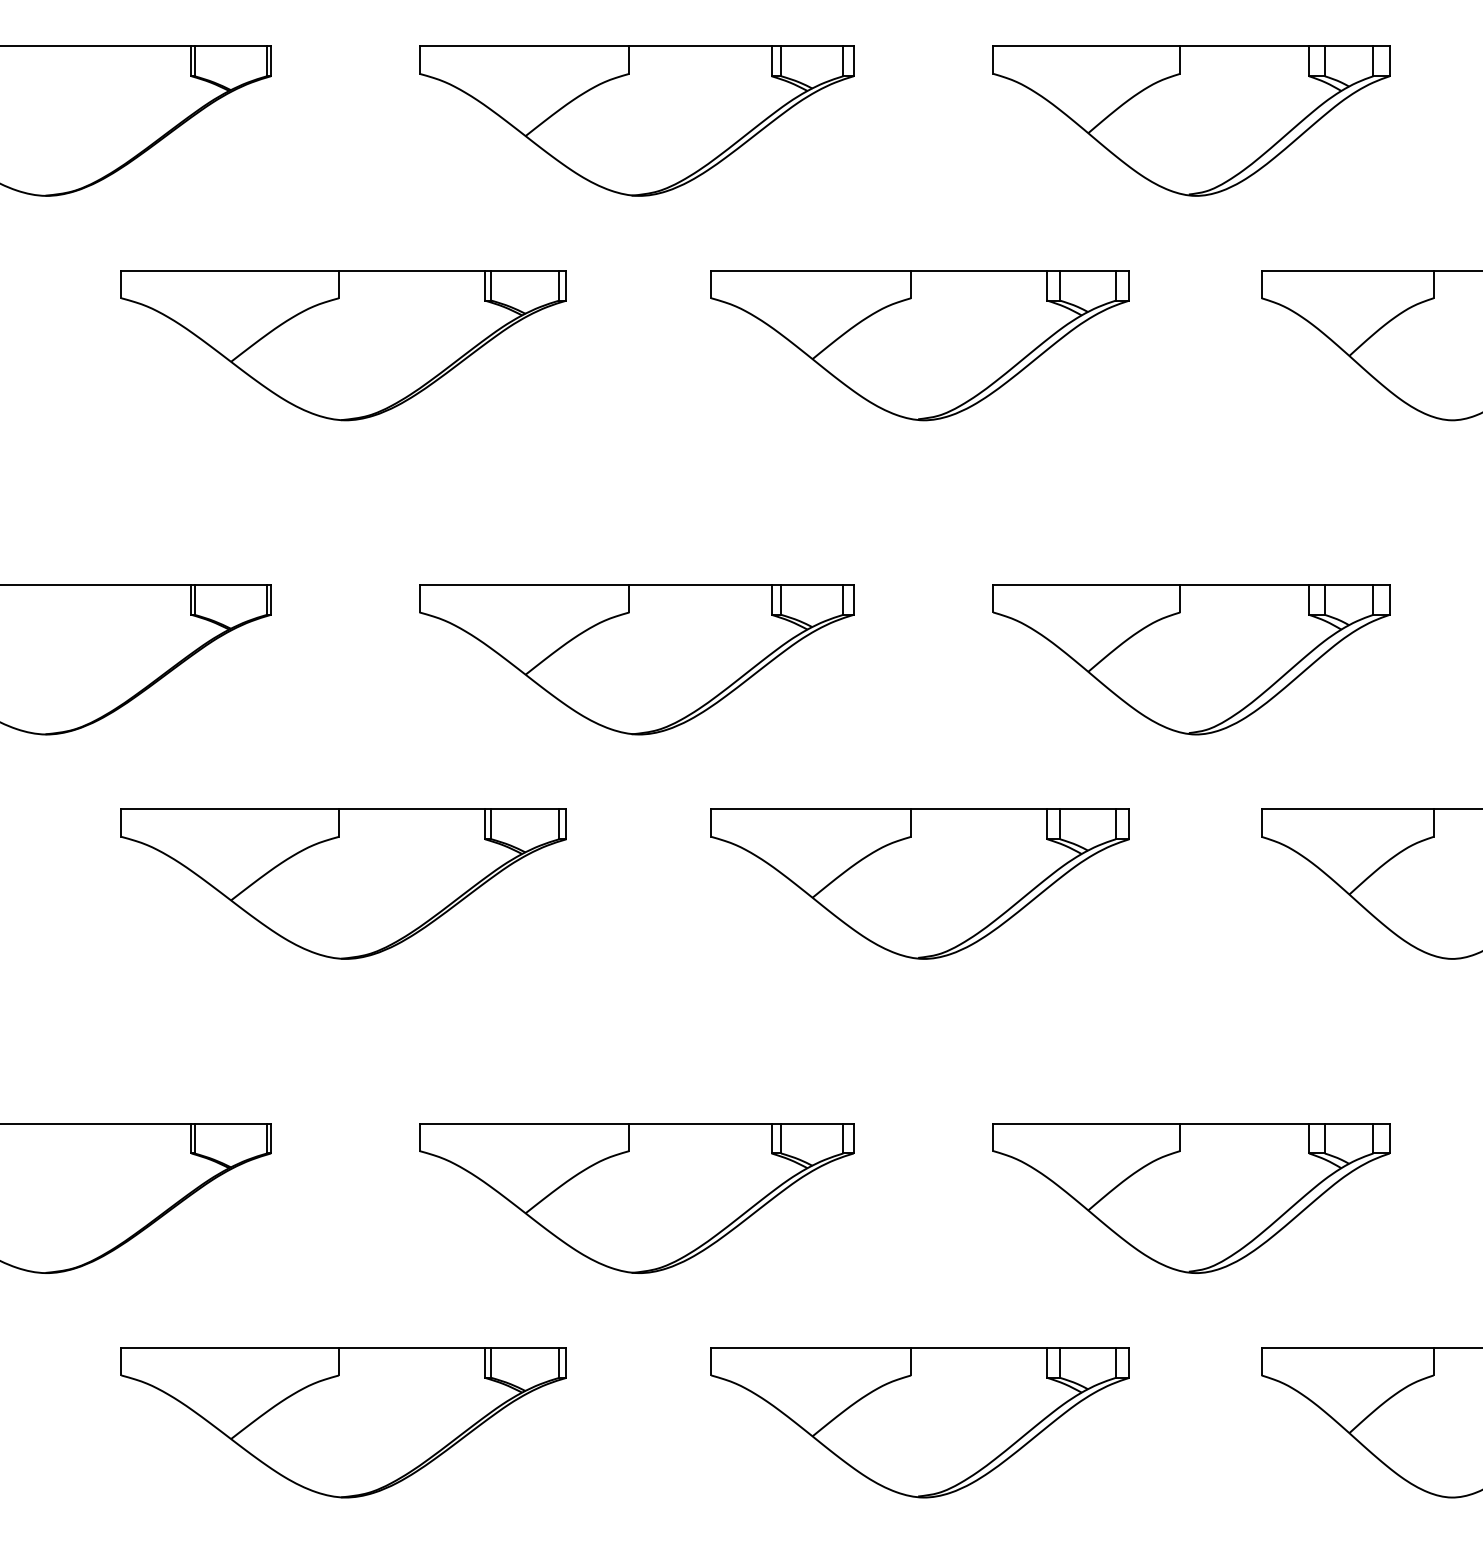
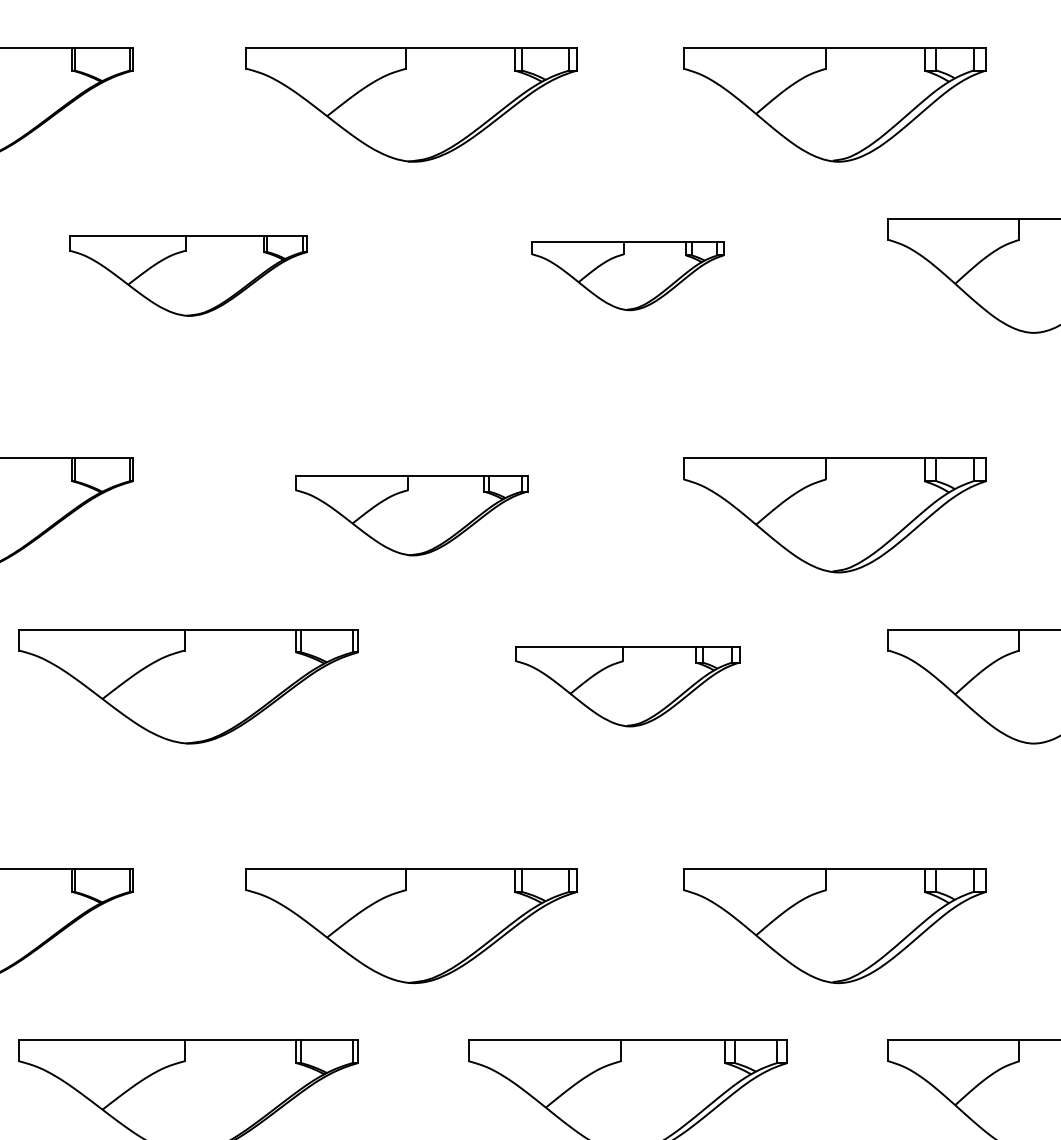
part: (343, 345) -> (188, 275), size x0.7
part: (919, 345) -> (627, 275), size x0.6
part: (636, 659) -> (411, 515), size x0.7
part: (919, 883) -> (627, 686), size x0.7

